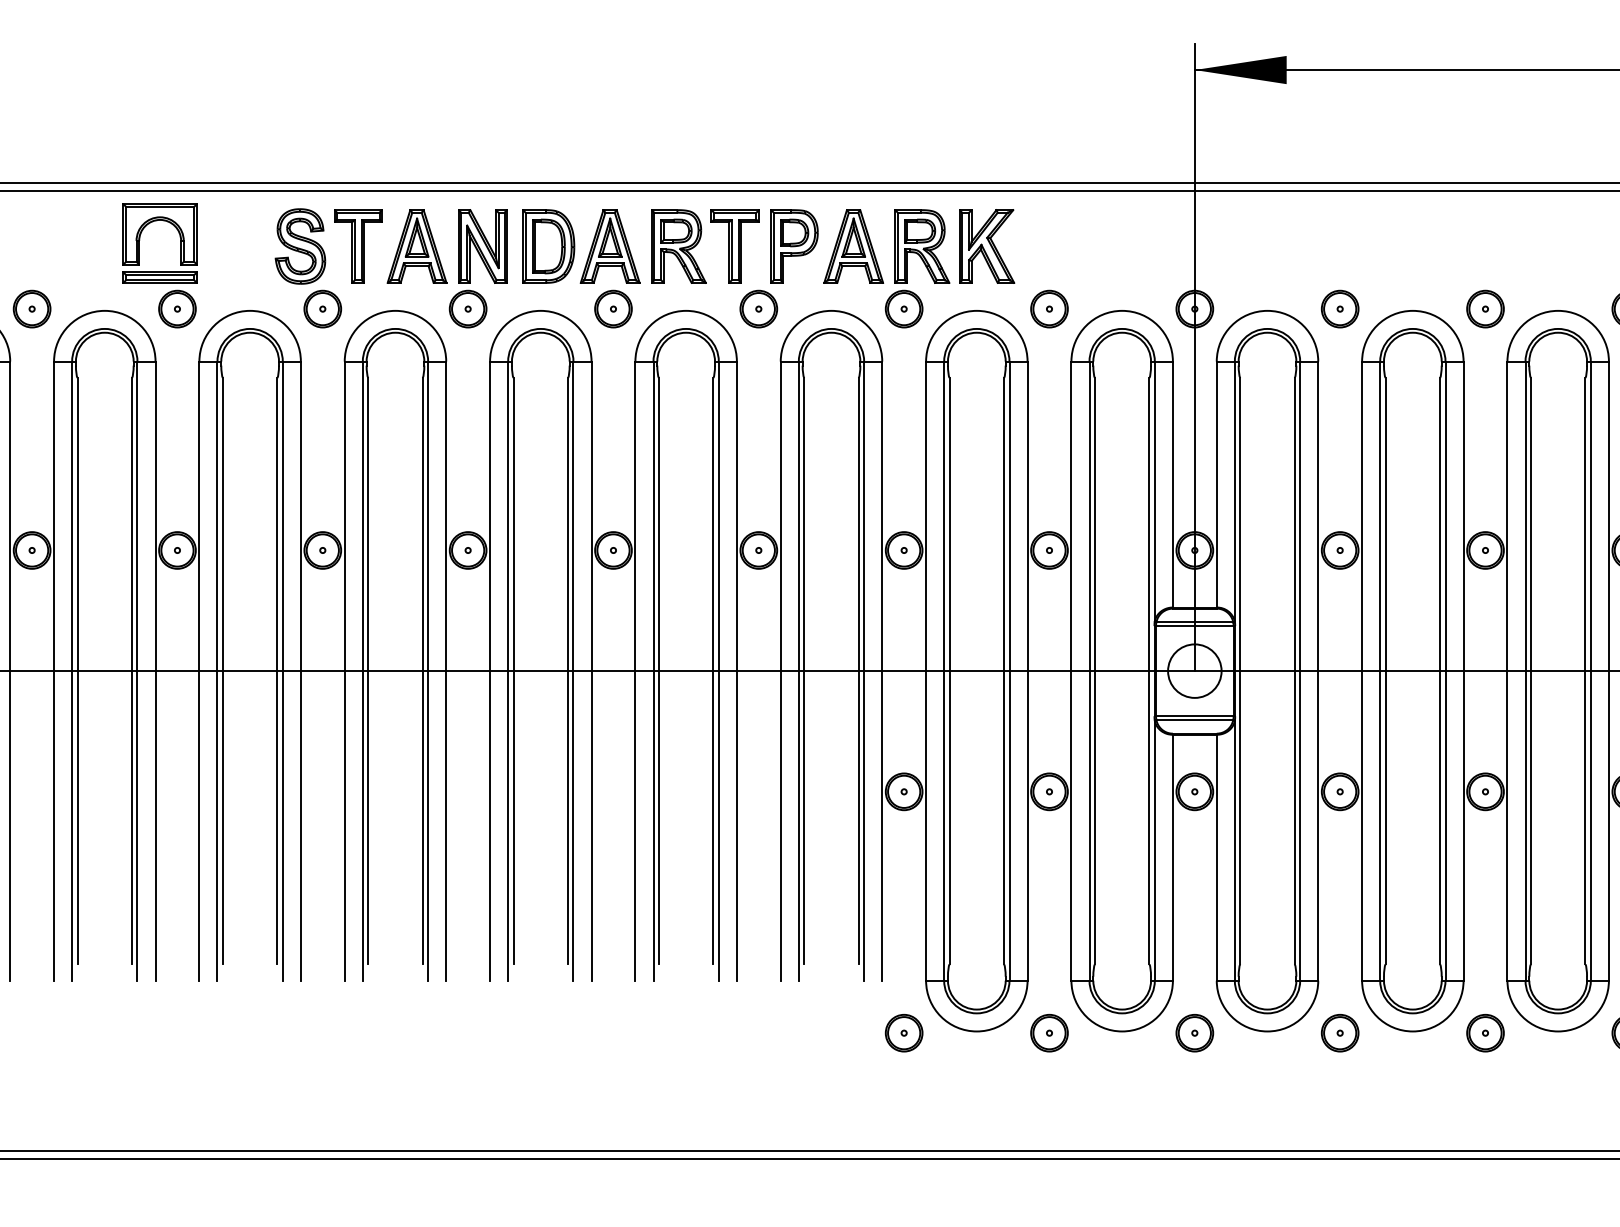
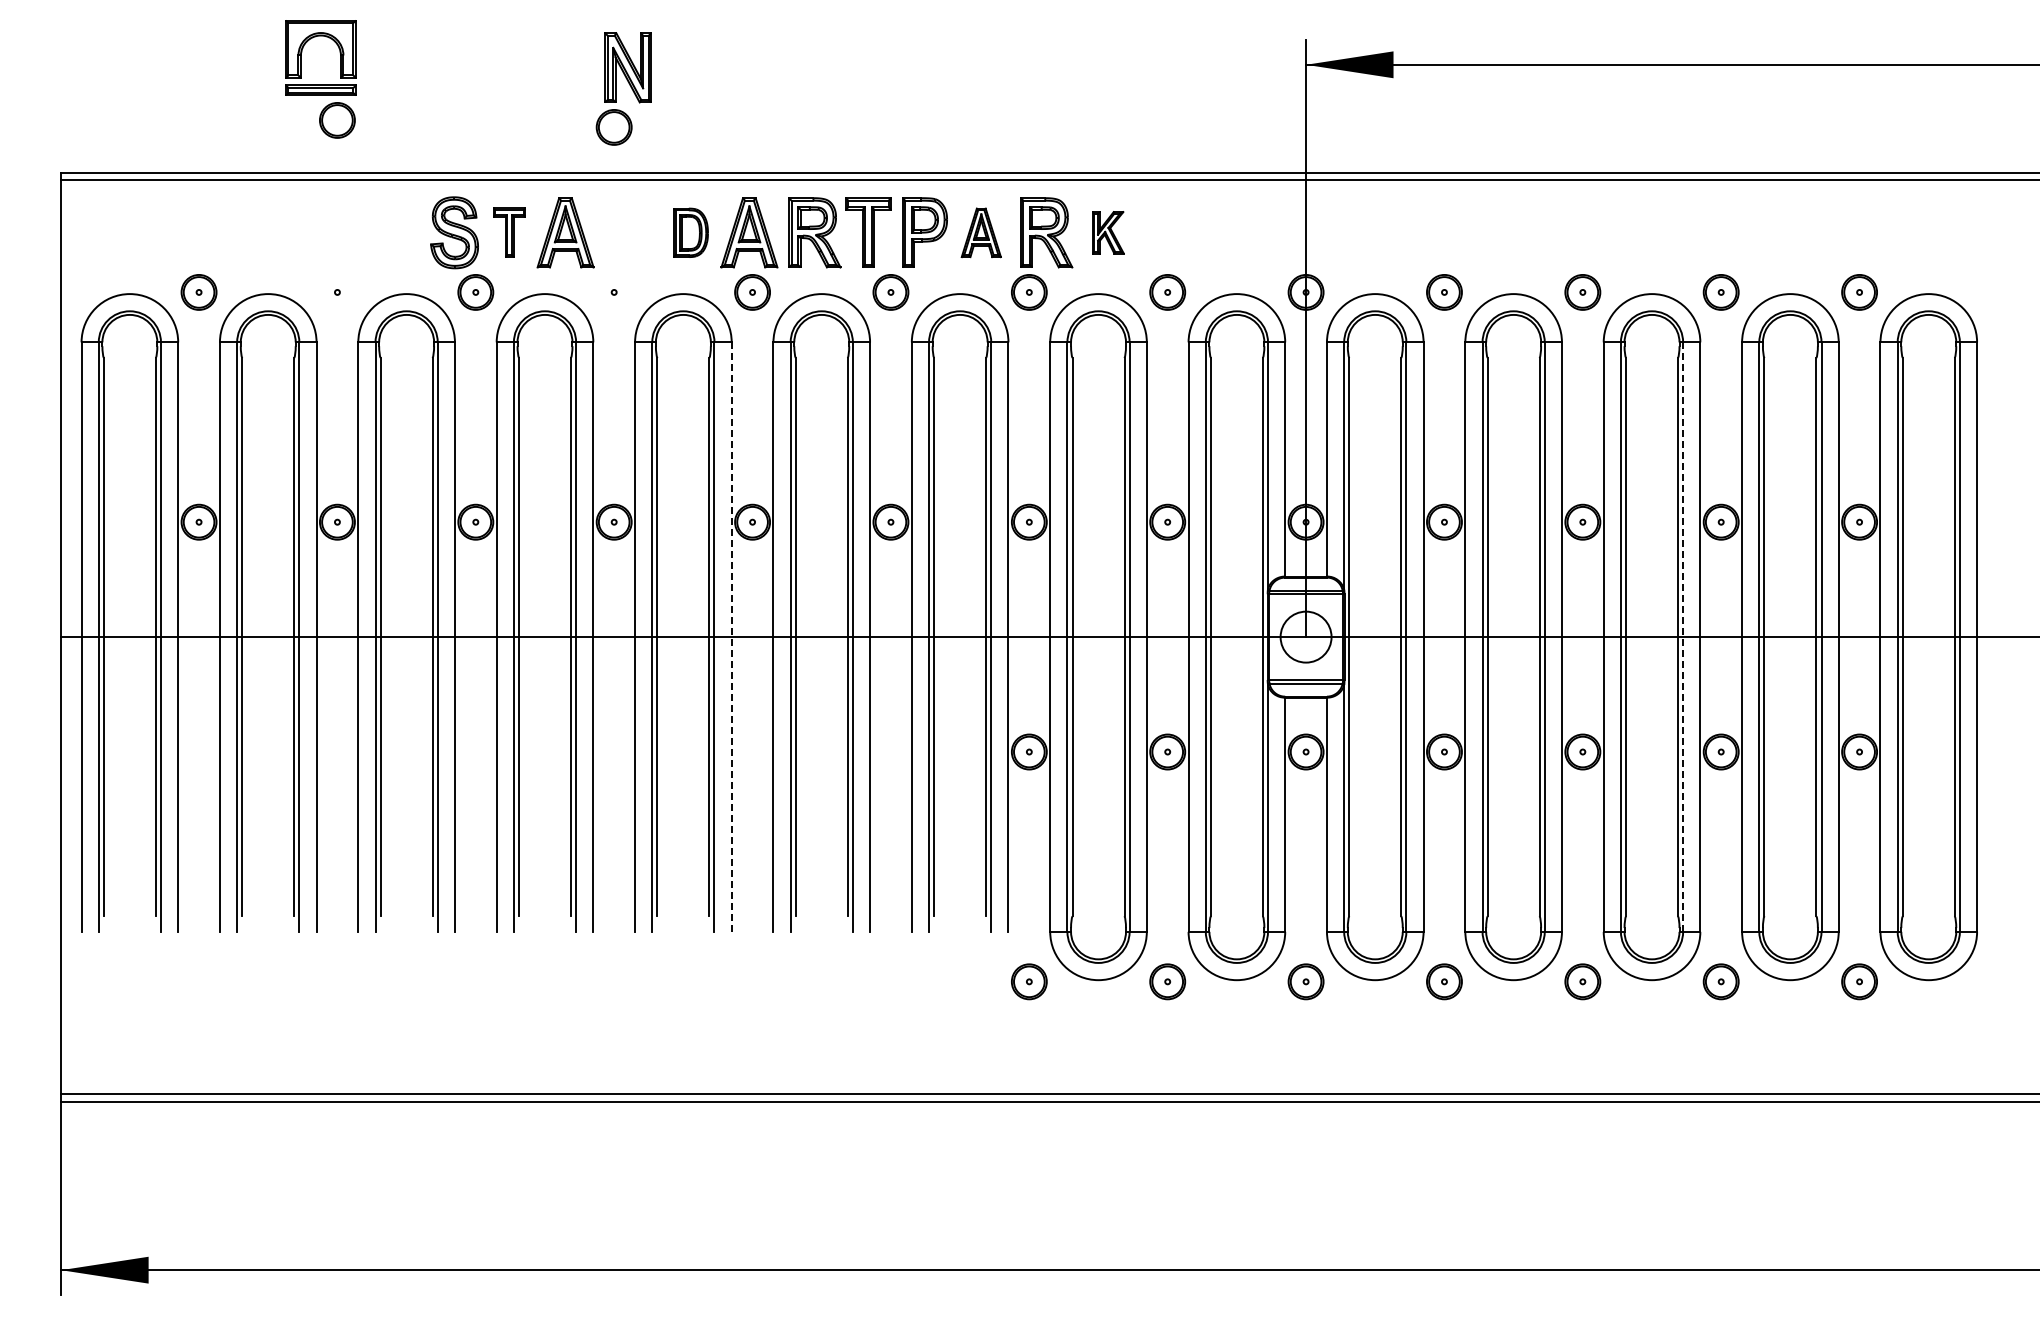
part: (358, 246) -> (509, 232), size x0.7
part: (548, 246) -> (690, 232), size x0.7
part: (853, 246) -> (981, 232), size x0.7
part: (987, 246) -> (1108, 232), size x0.6
part: (484, 265) -> (629, 85), moved
part: (159, 266) -> (320, 79), moved
line: (591, 671) -> (731, 637), solid -> dashed
line: (1591, 671) -> (1683, 637), solid -> dashed

